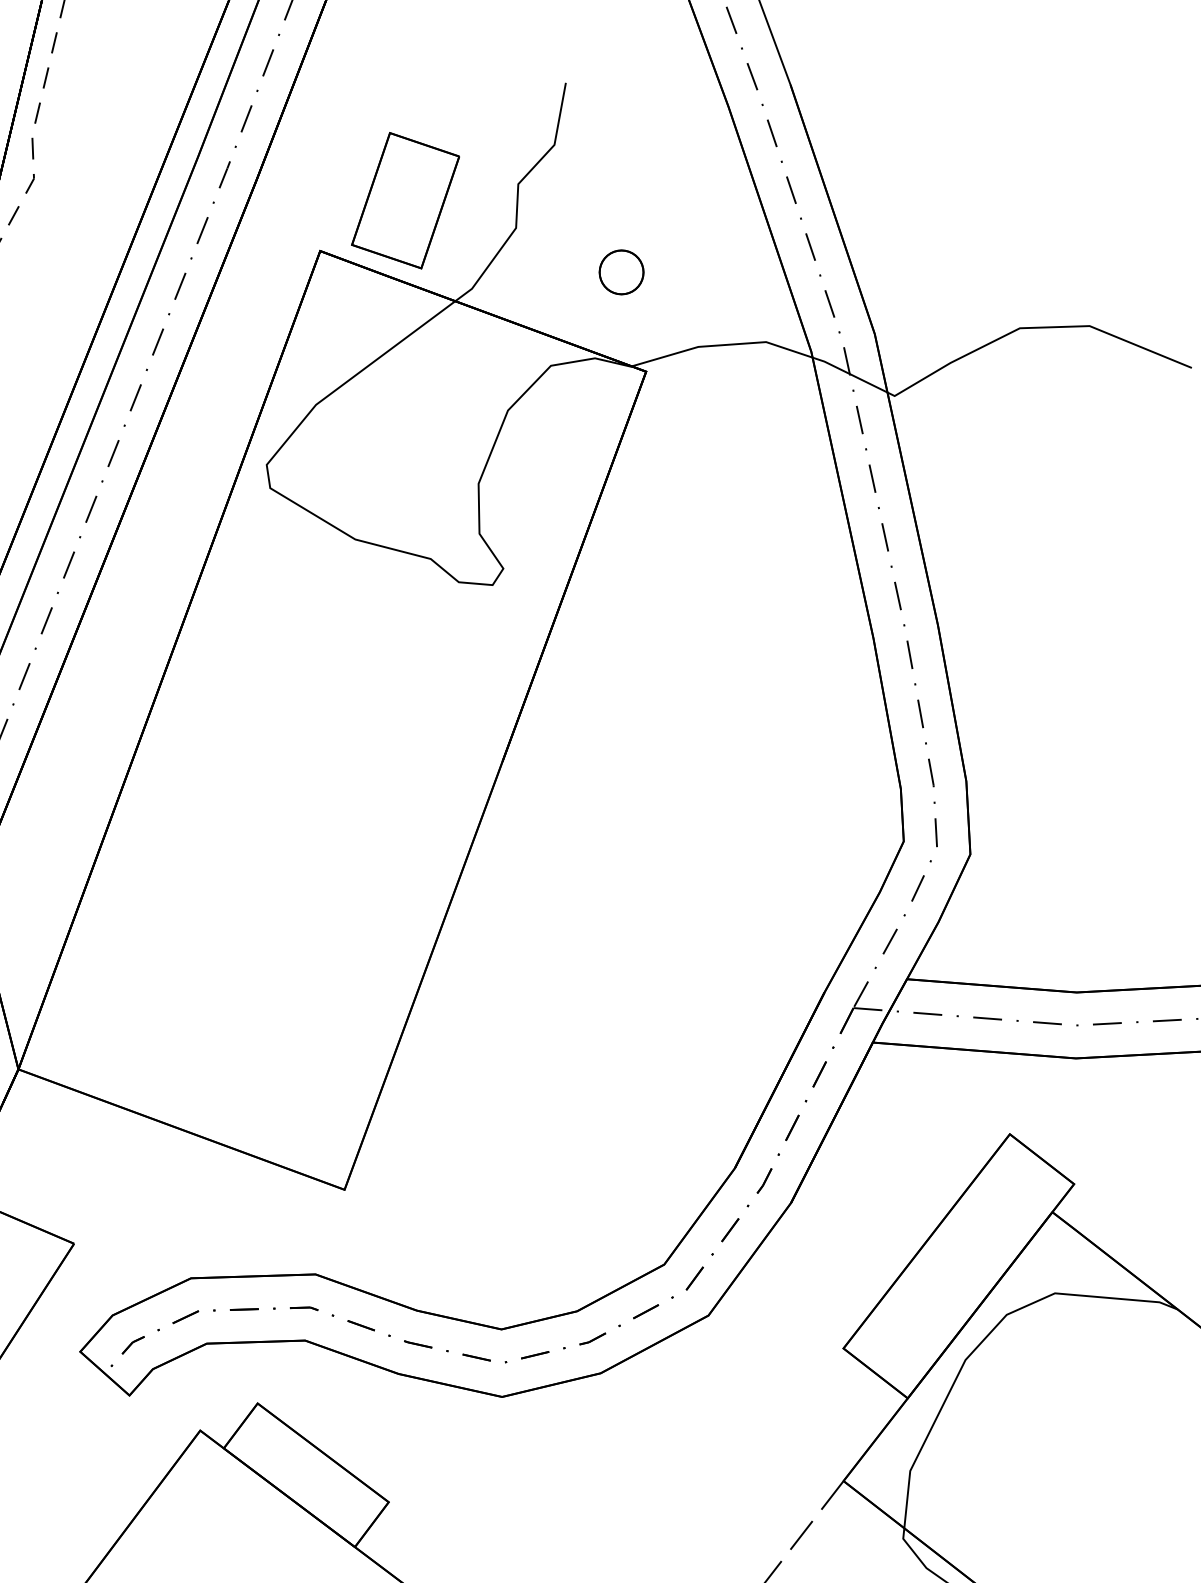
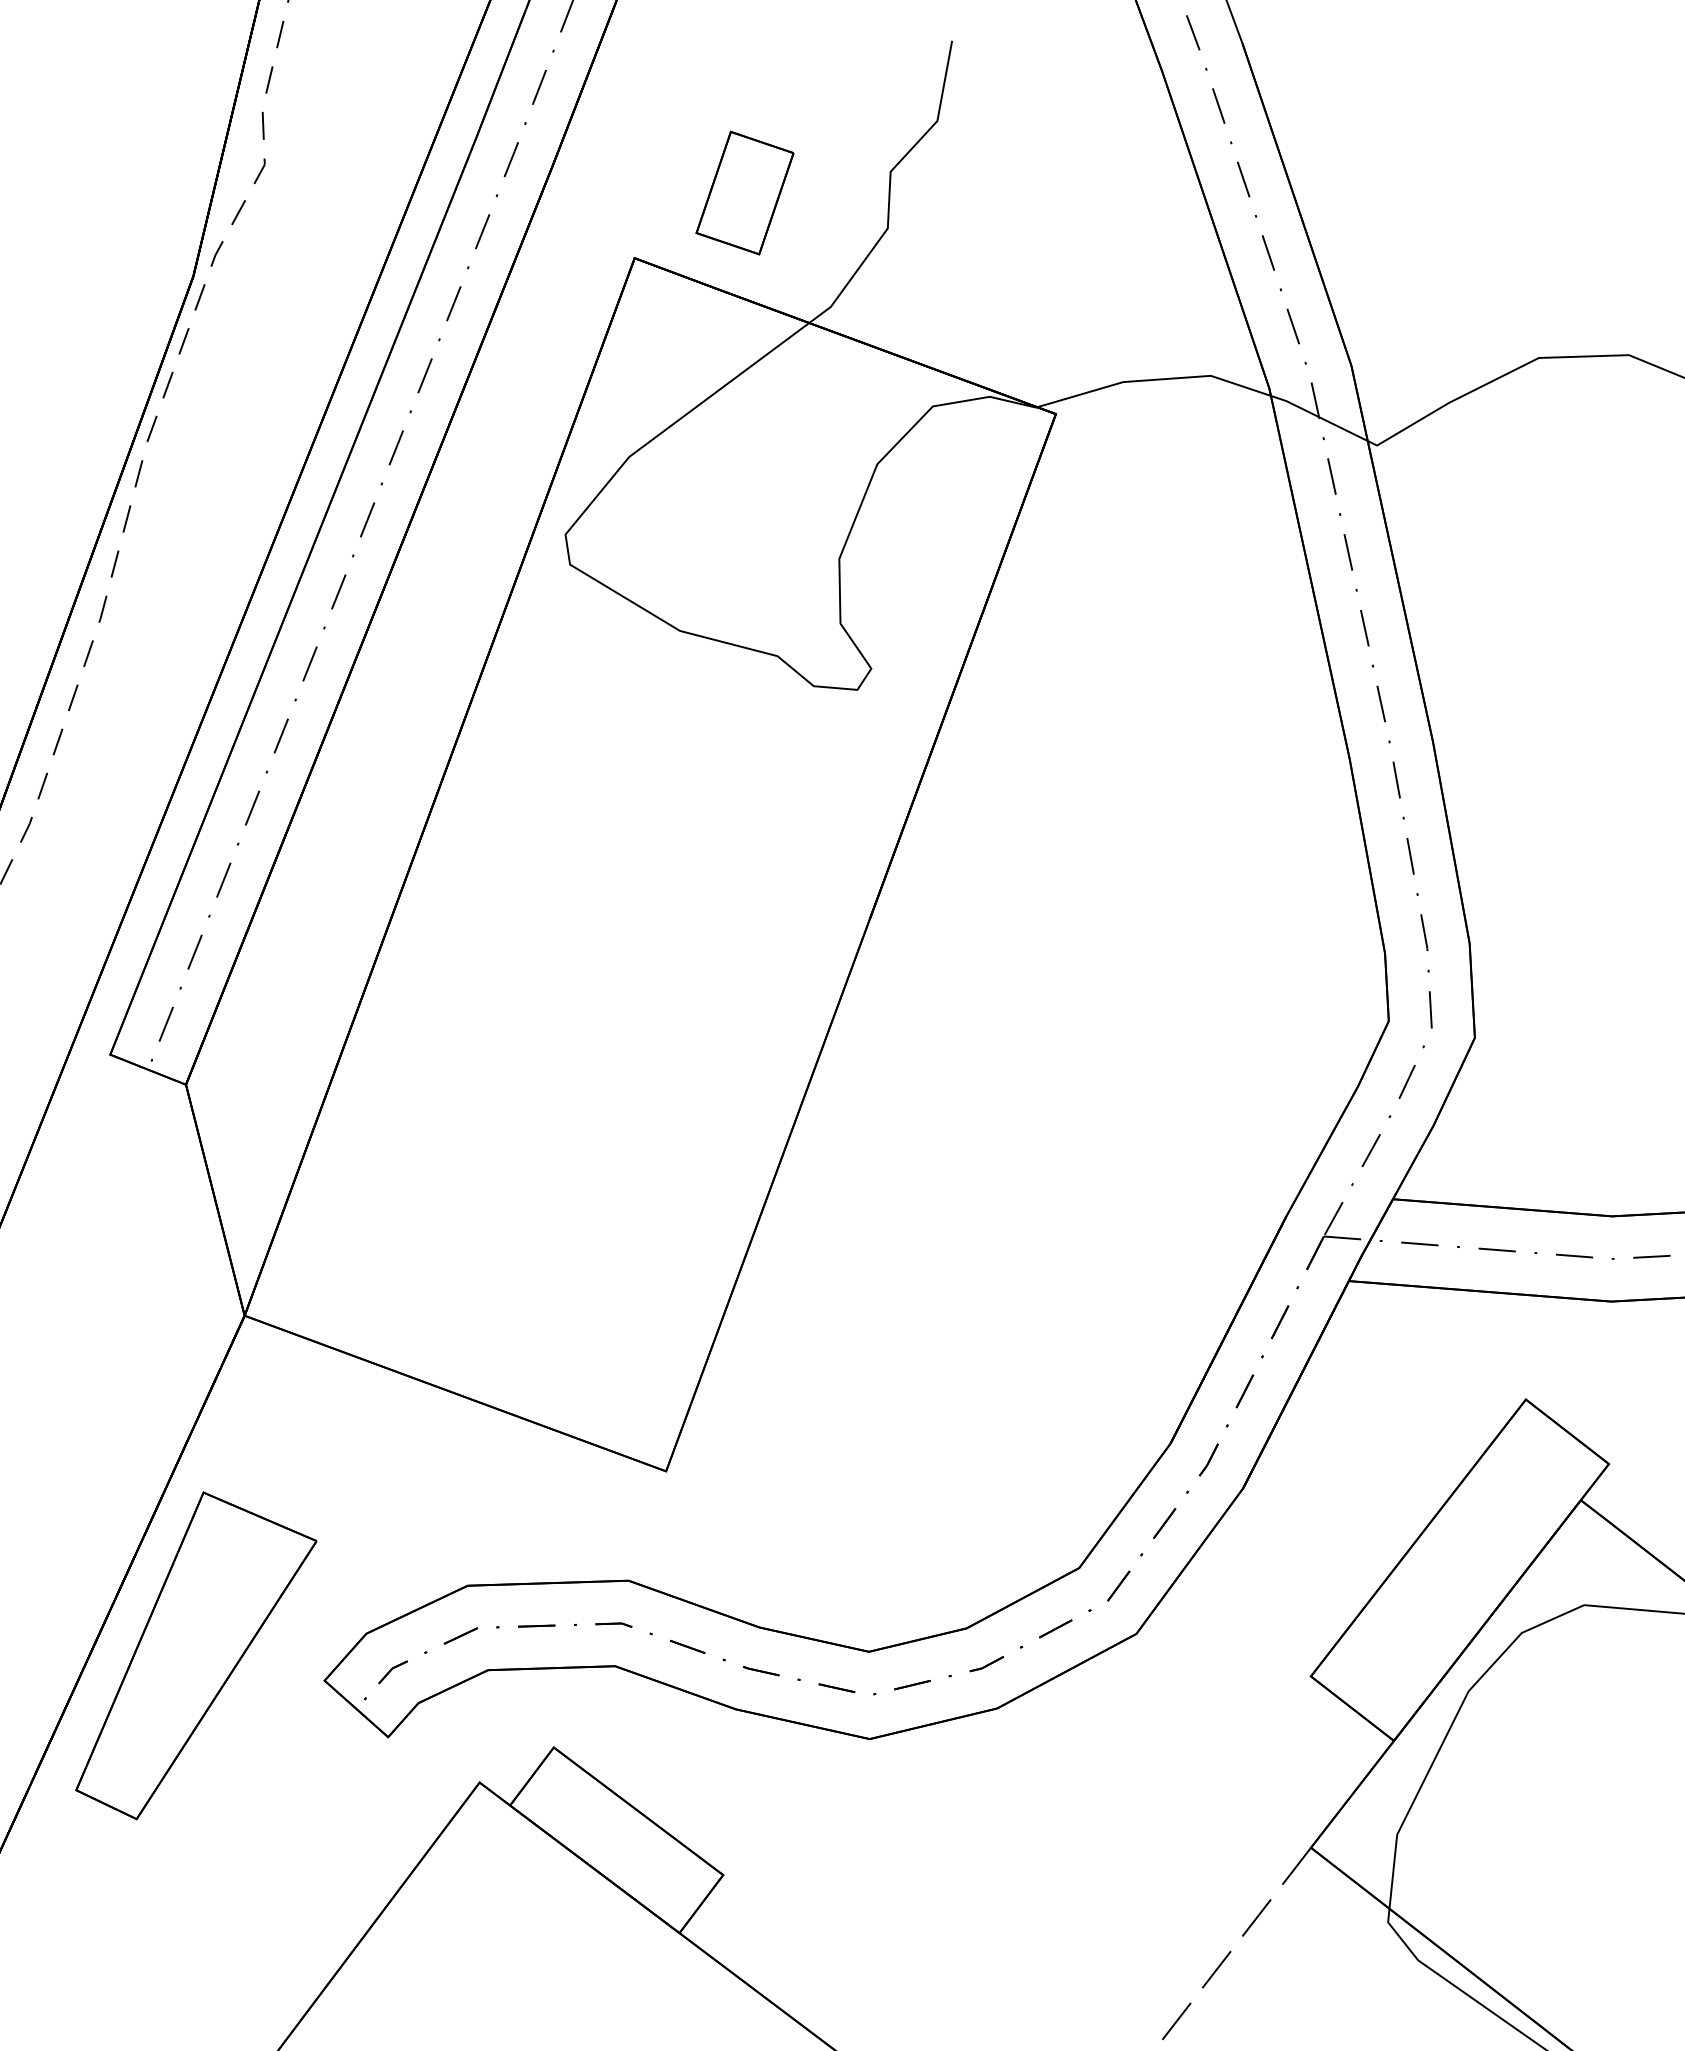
part: (405, 200) -> (744, 192), size x0.7
part: (621, 272) -> (1023, 285), removed

